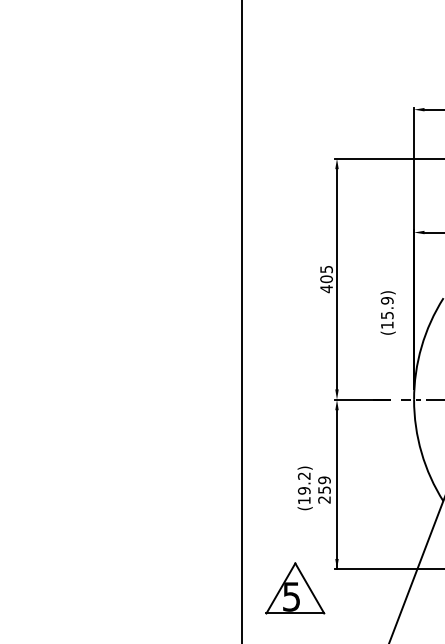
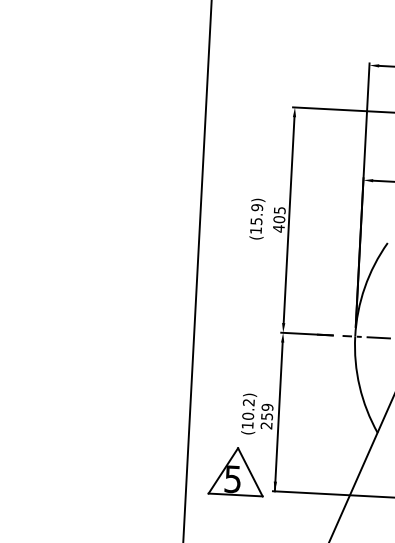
text: (387, 312) -> (256, 218), moved
text: (304, 490) -> (248, 416), (19.2) -> (10.2)
part: (295, 588) -> (237, 471), moved

